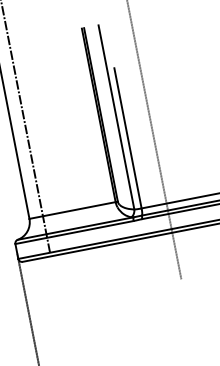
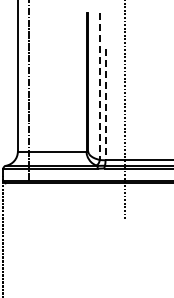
line: (116, 118) -> (99, 87), solid -> dashed
line: (127, 138) -> (105, 104), solid -> dashed

